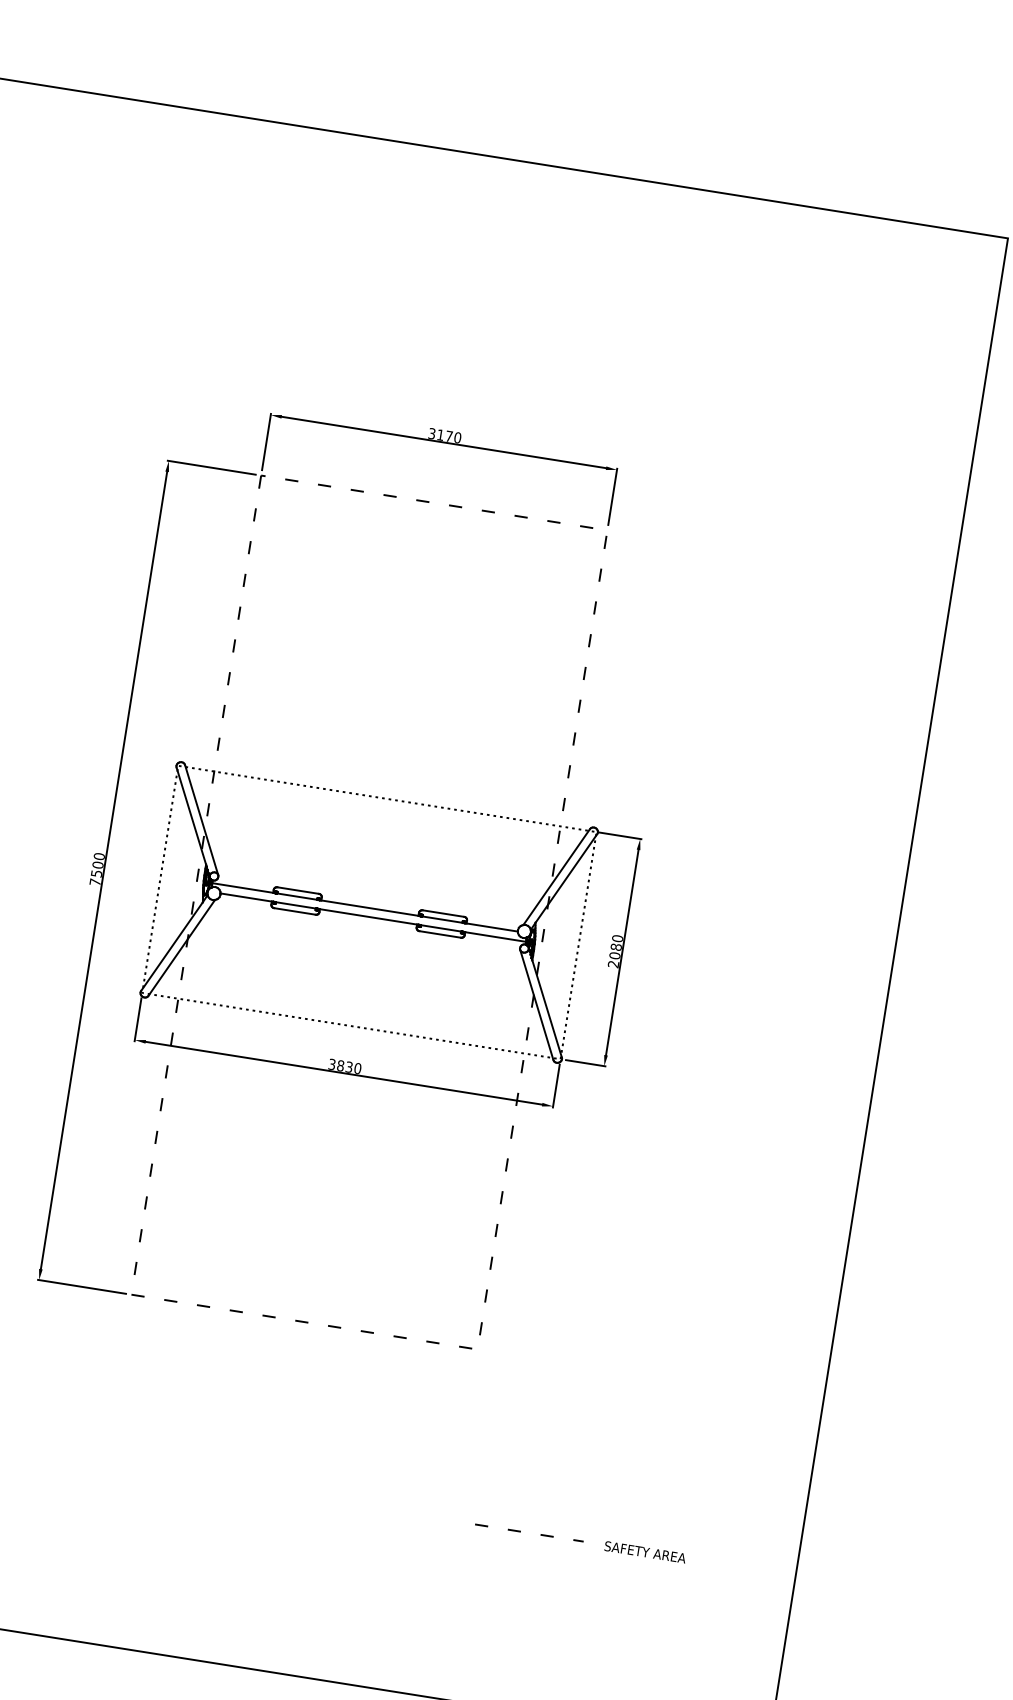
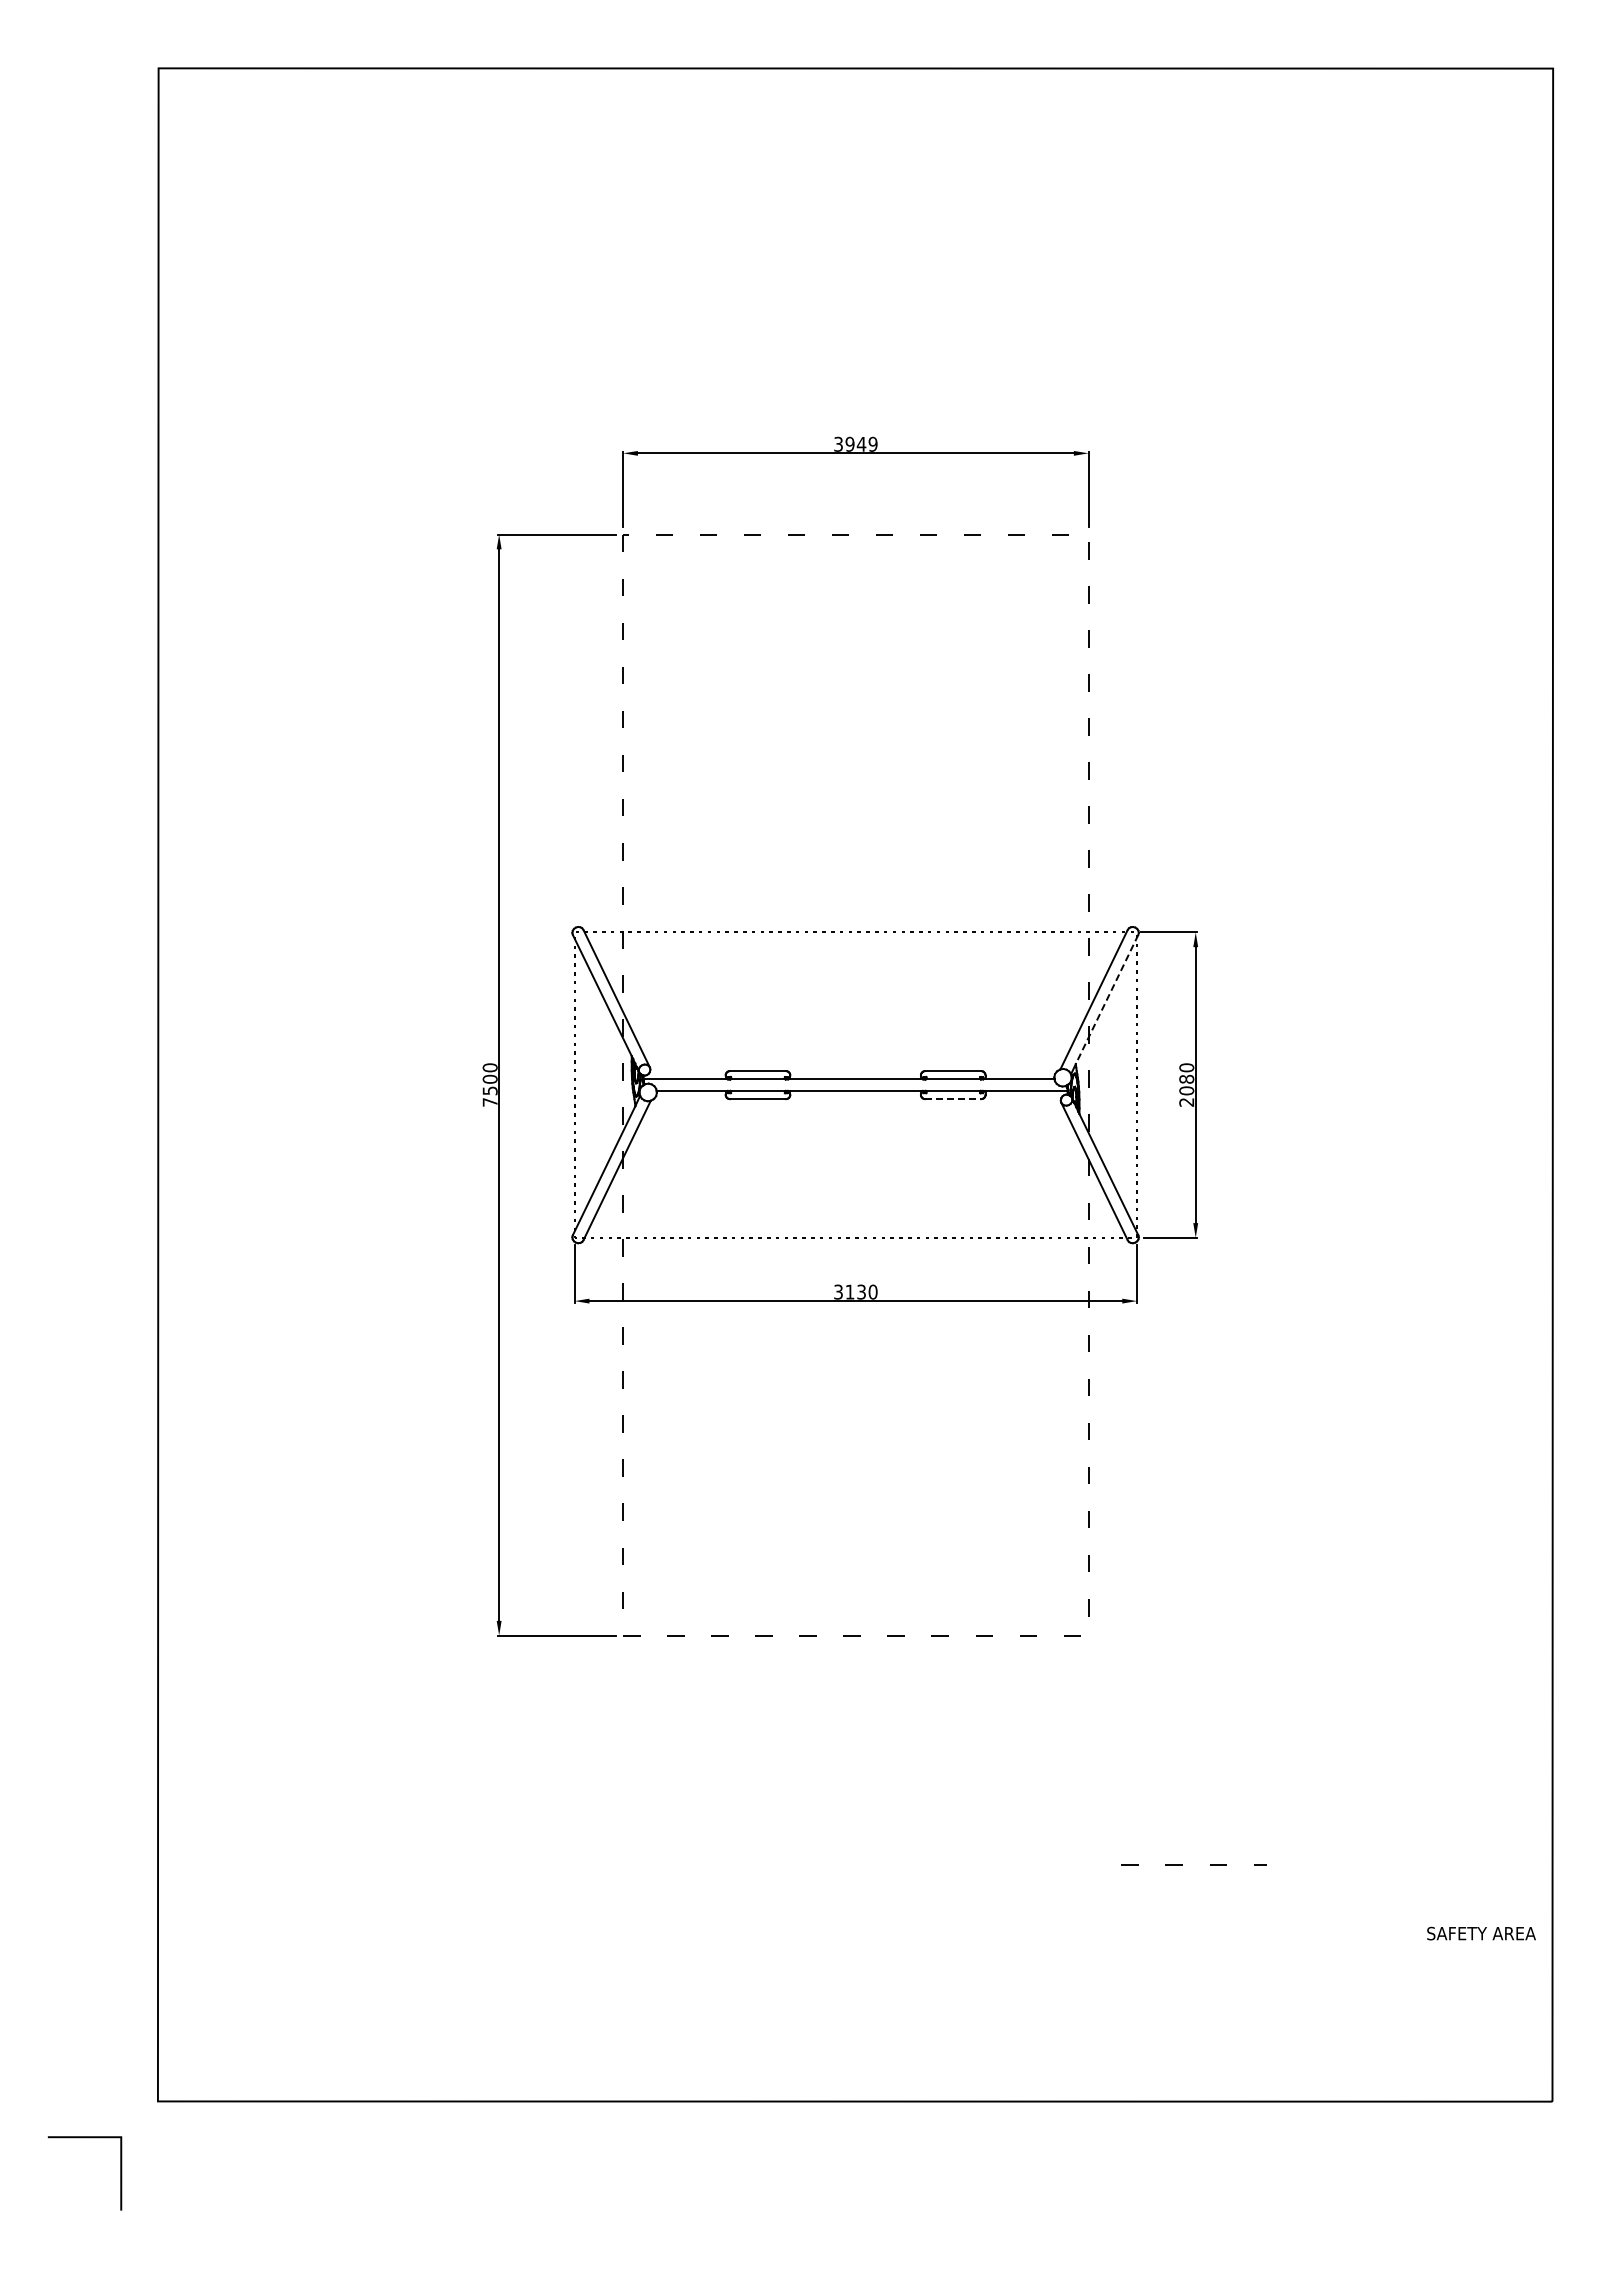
text: (449, 435) -> (861, 443), 3170 -> 3949
line: (566, 878) -> (1107, 999), solid -> dashed
line: (440, 934) -> (953, 1099), solid -> dashed
text: (340, 1065) -> (849, 1291), 3830 -> 3130
text: (645, 1552) -> (1481, 1933), moved

